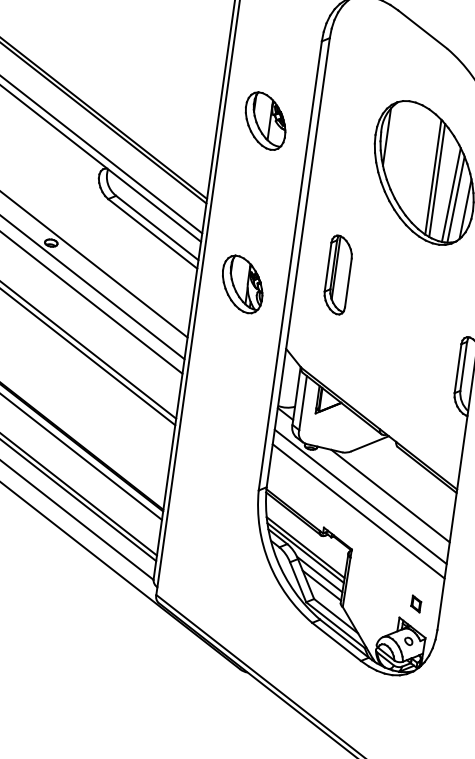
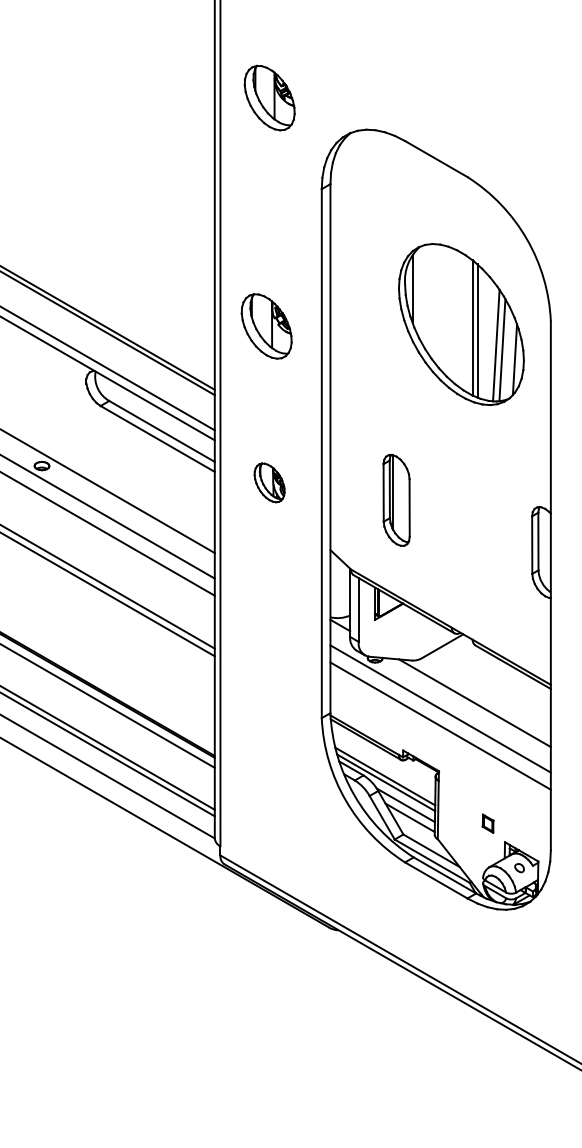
part: (265, 121) -> (266, 326), moved
part: (338, 274) -> (396, 499), moved
part: (242, 284) -> (269, 482), size x0.6
part: (415, 603) -> (487, 823), moved

